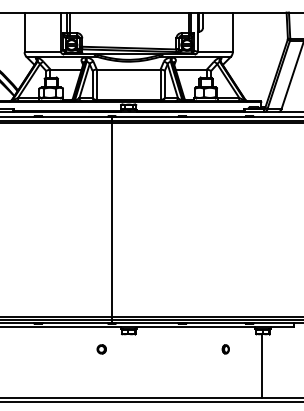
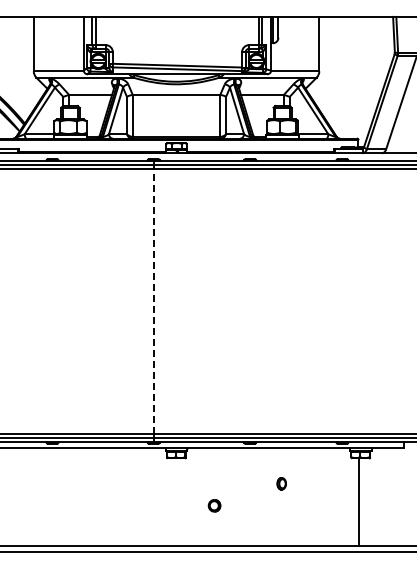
line: (111, 220) -> (153, 301), solid -> dashed
part: (101, 349) -> (214, 505), moved
part: (225, 349) -> (281, 483), moved

